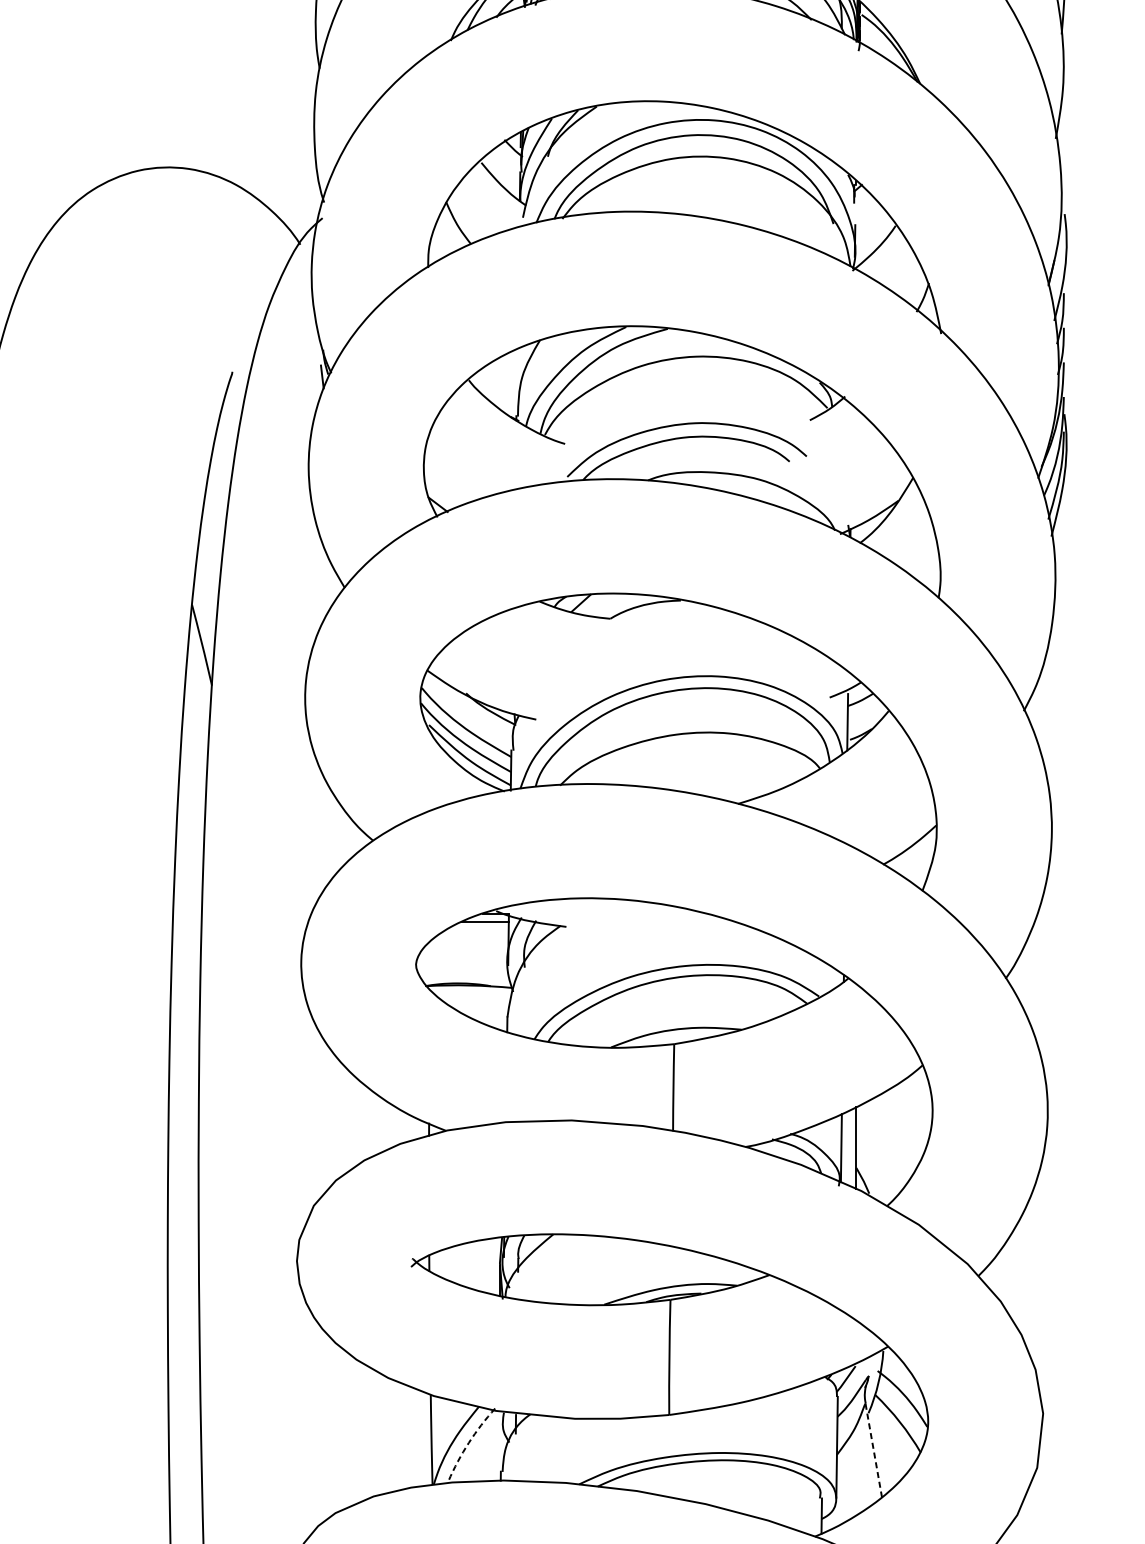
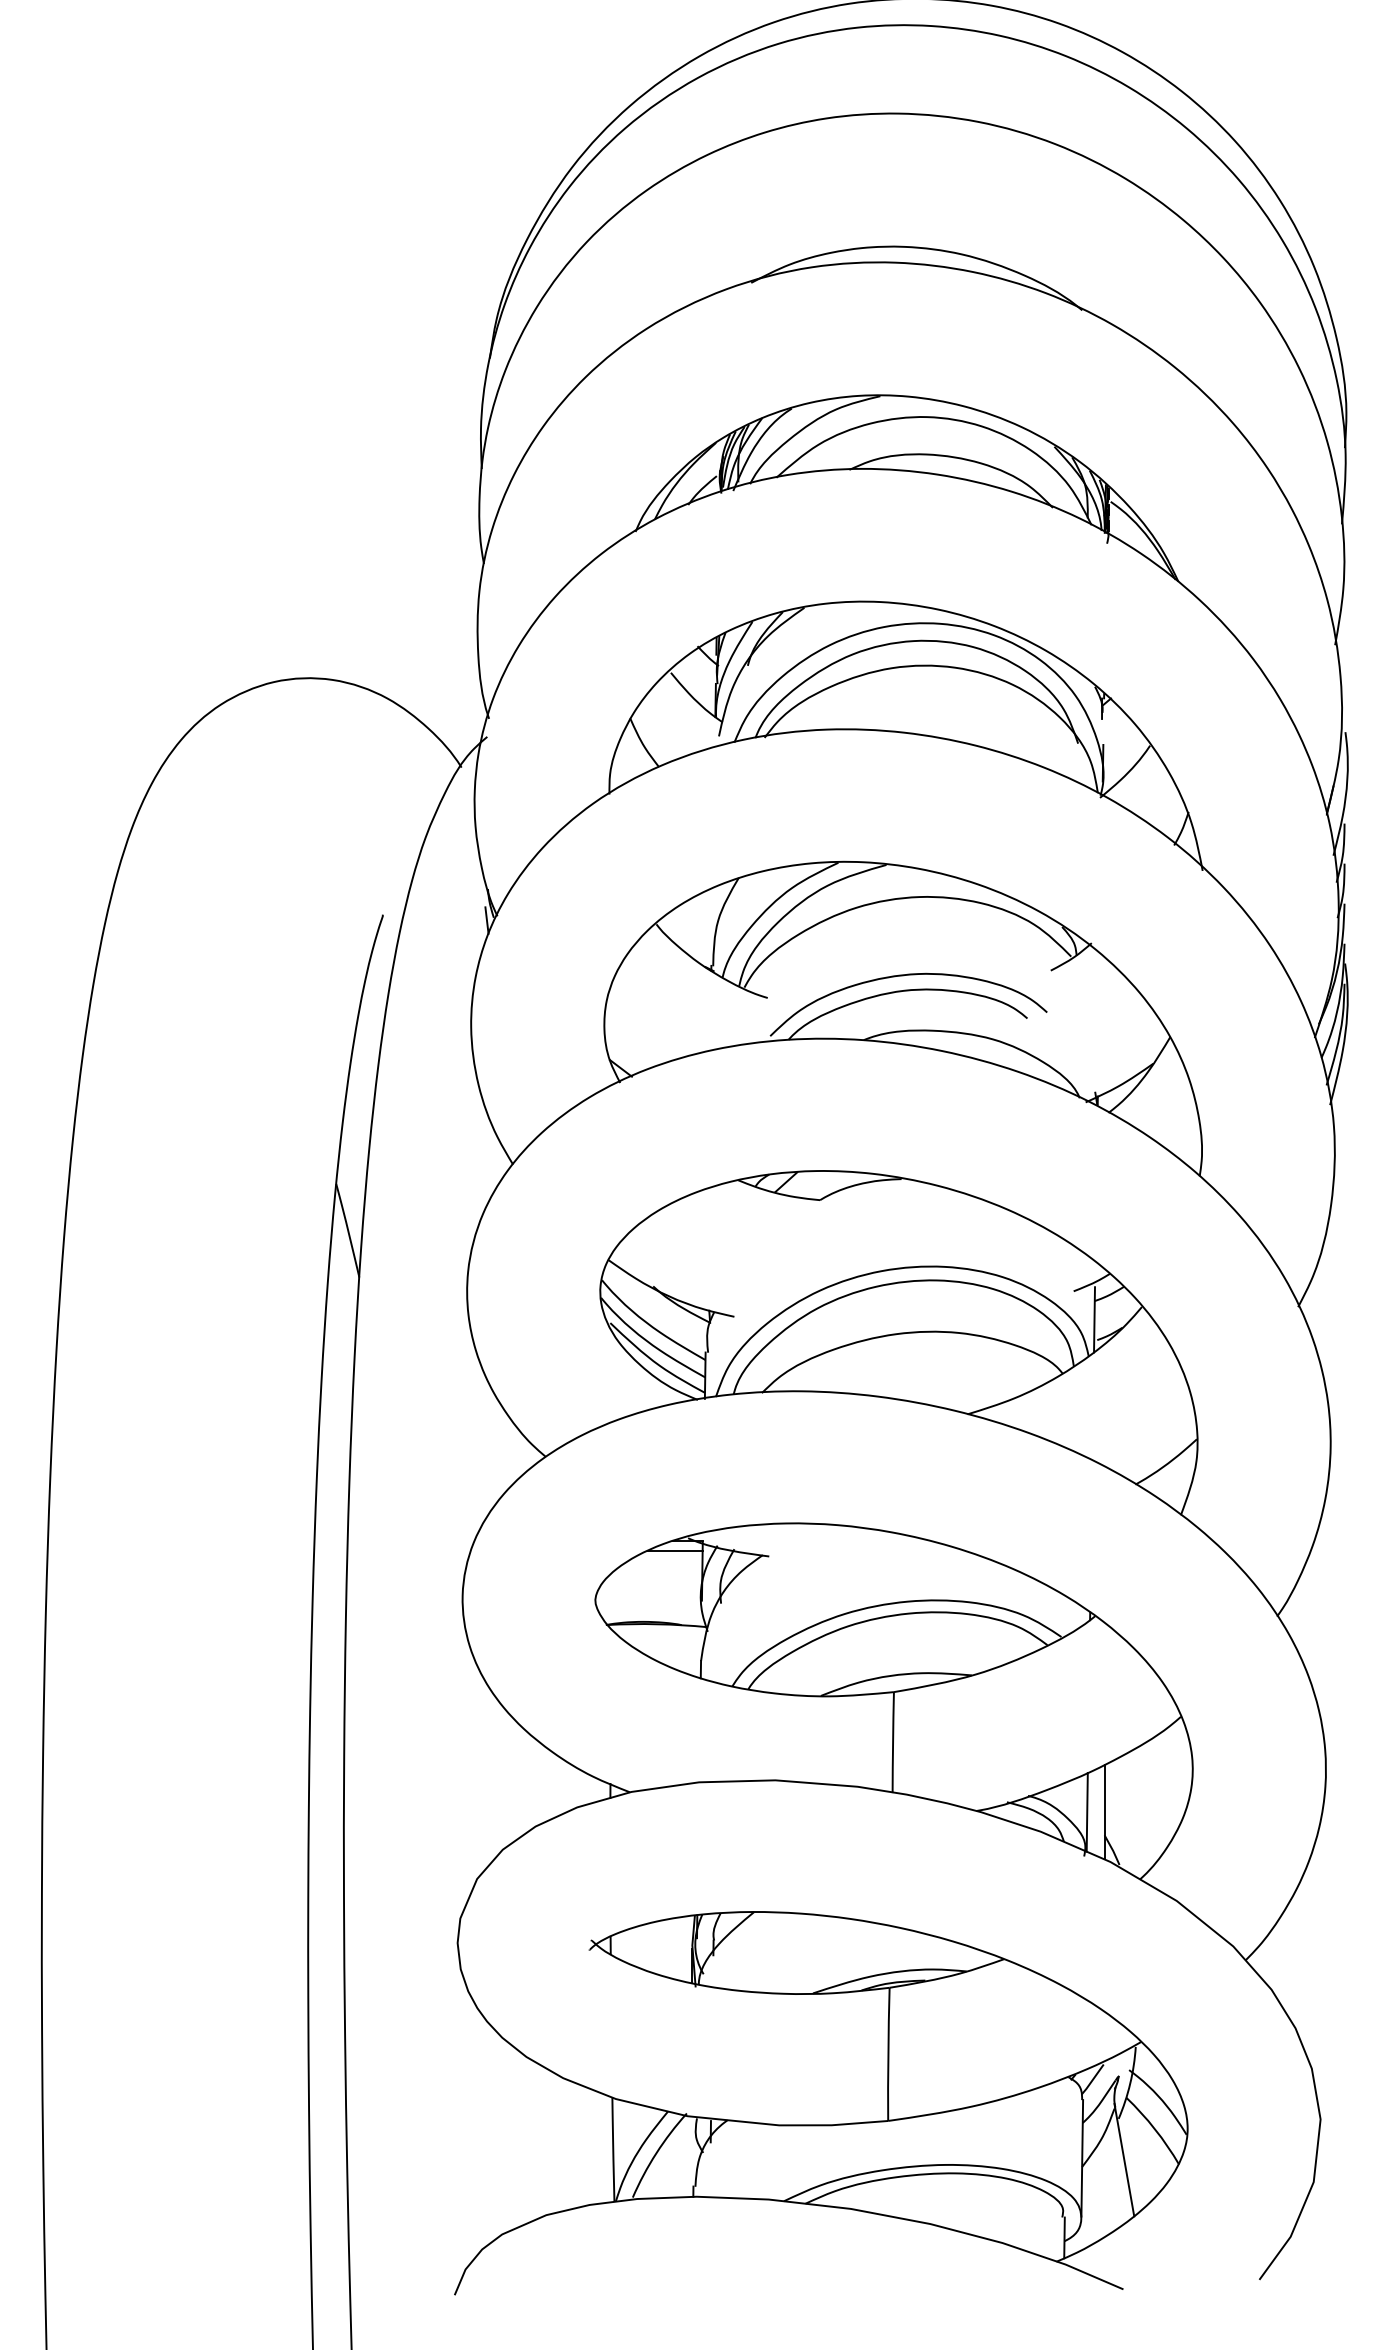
arc: (468, 1443) -> (656, 2153), dashed -> solid
line: (873, 1448) -> (1124, 2159), dashed -> solid

